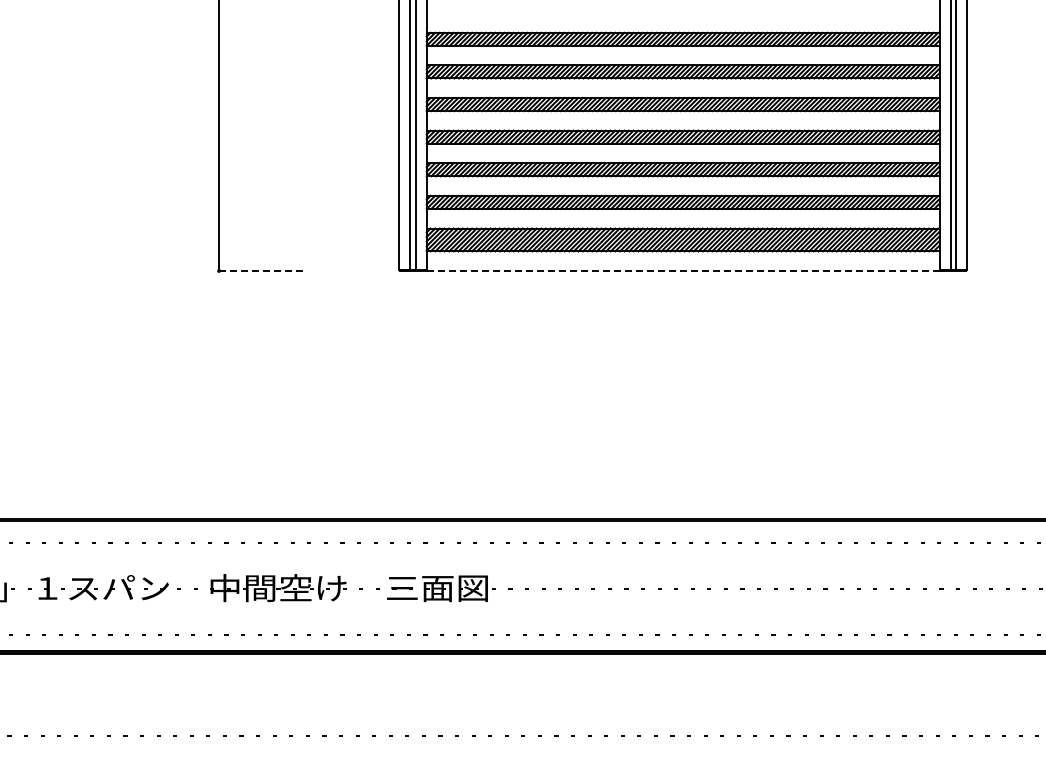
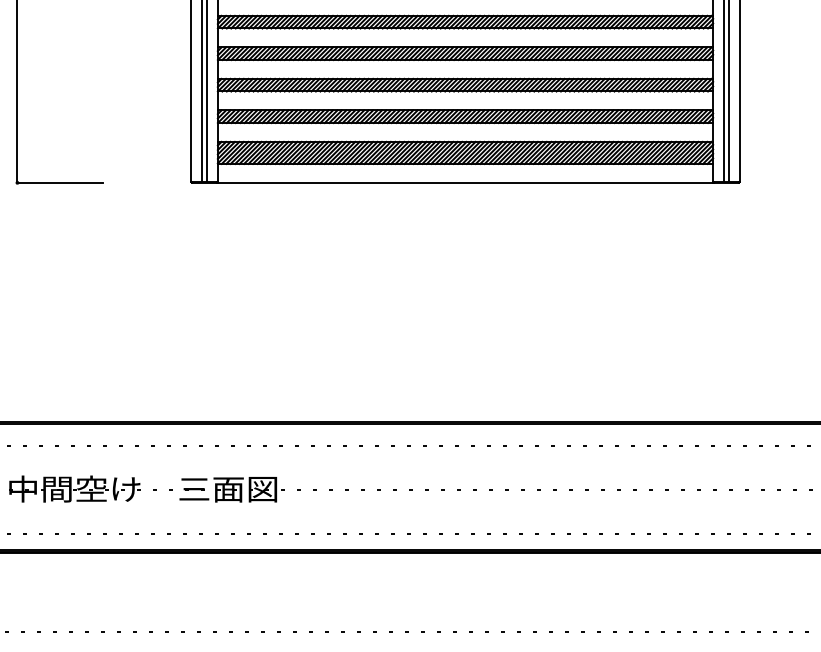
line: (263, 270) -> (60, 182), dashed -> solid
line: (683, 270) -> (465, 182), dashed -> solid

